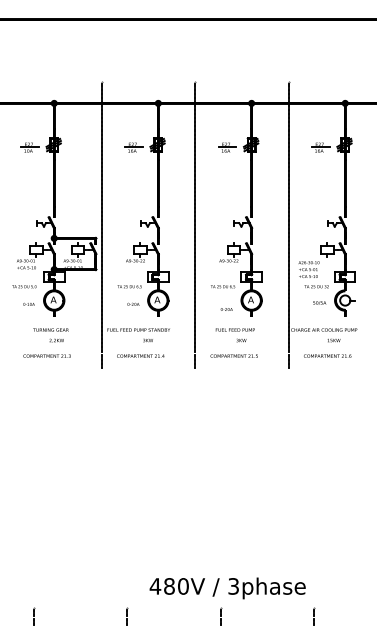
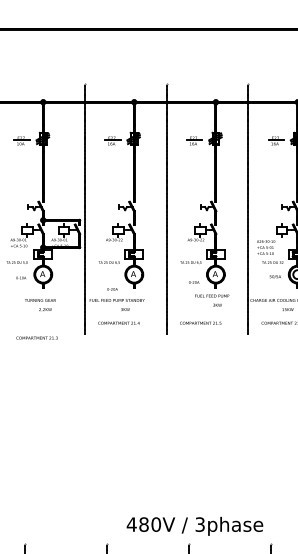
text: (133, 303) -> (112, 288), moved
text: (234, 335) -> (211, 300), moved
text: (46, 355) -> (36, 337), moved

